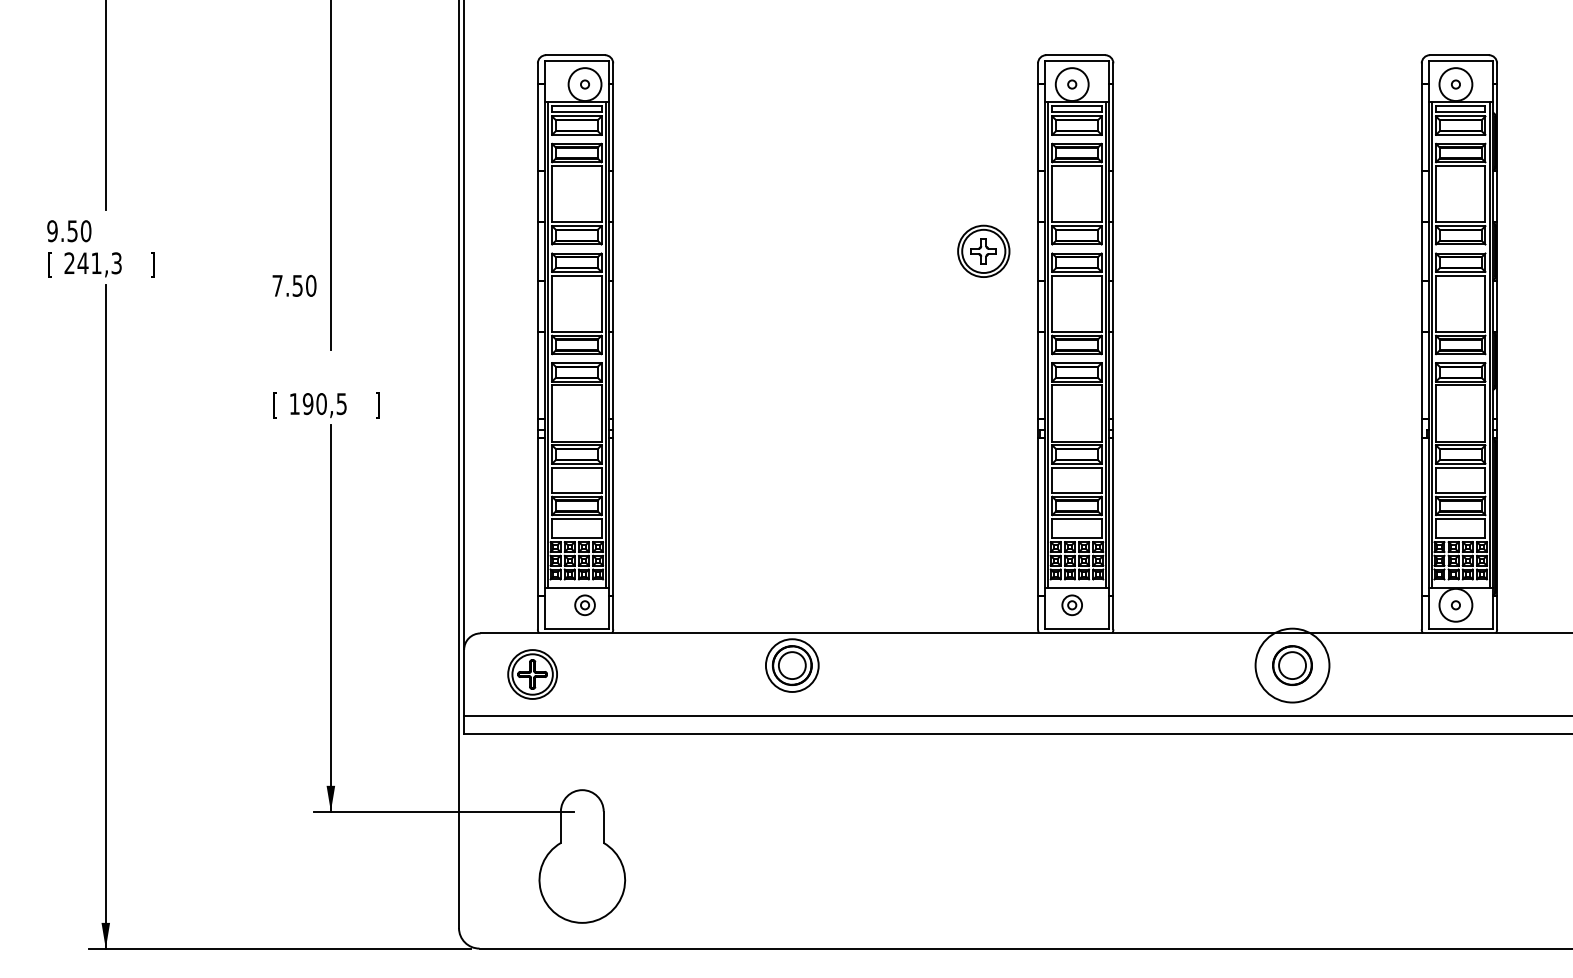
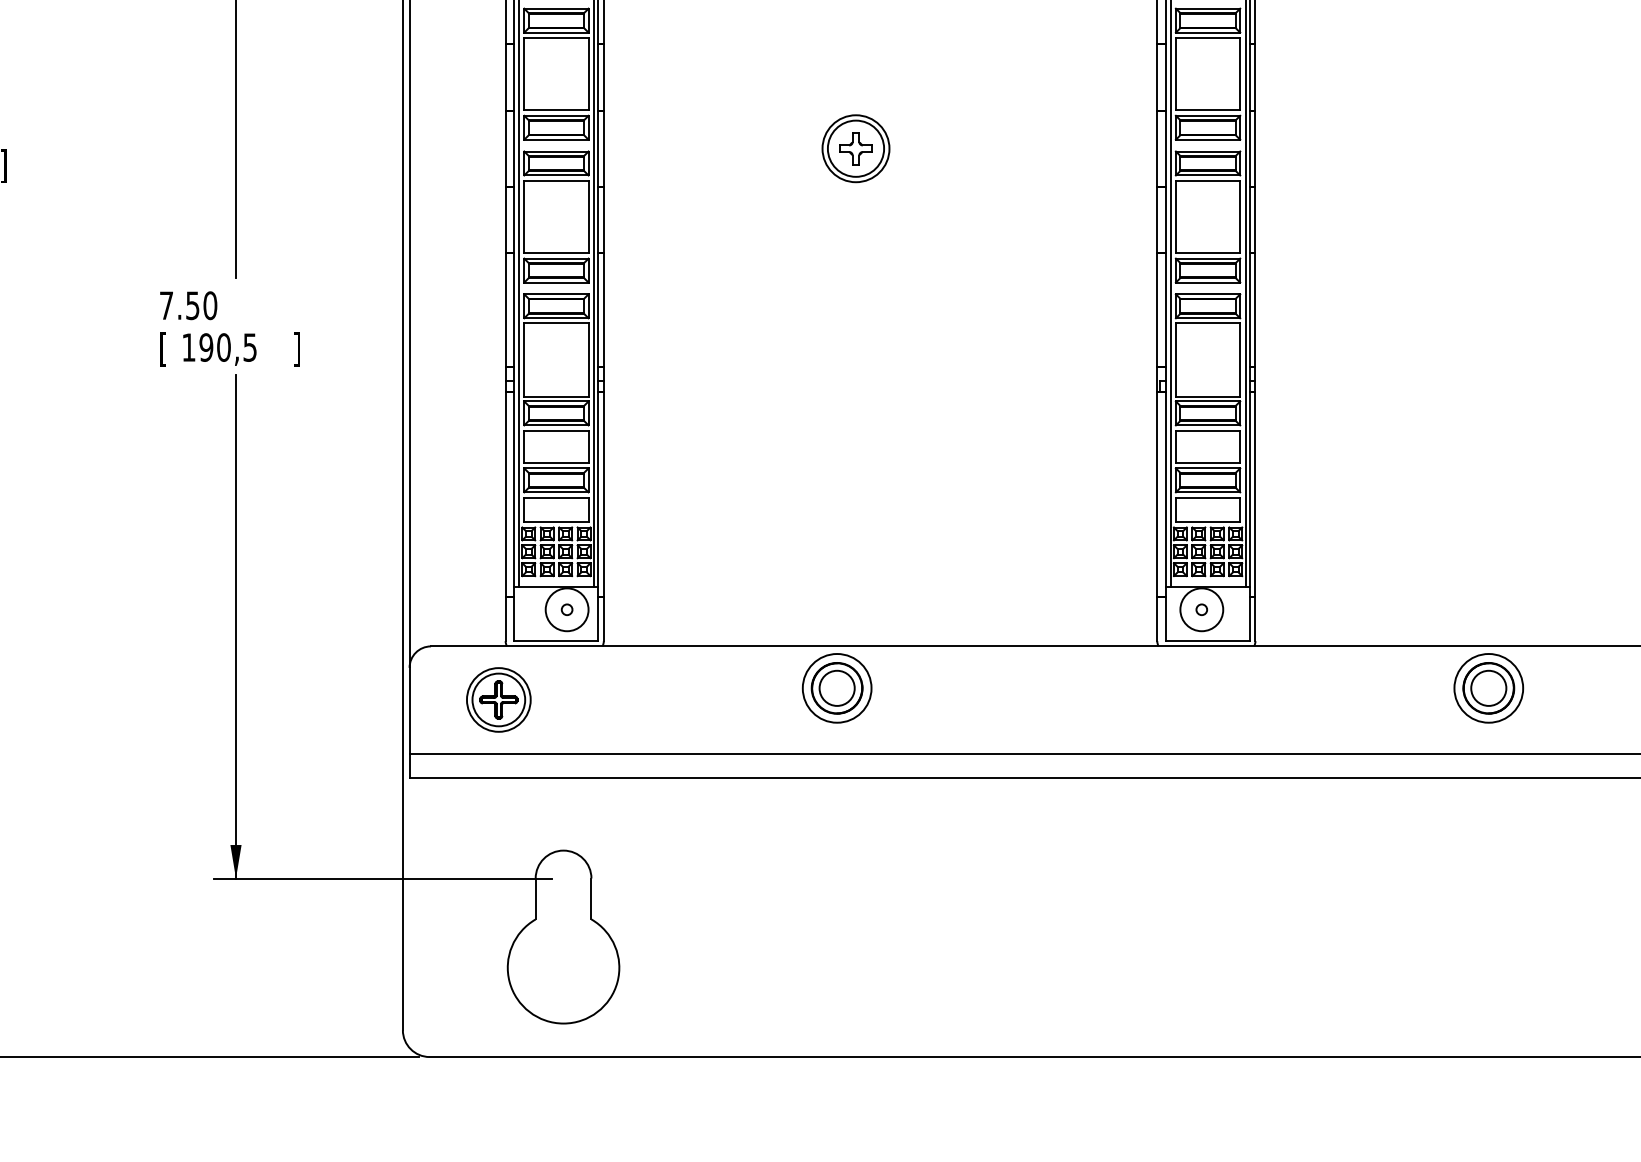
part: (983, 250) -> (855, 147), moved
text: (294, 285) -> (188, 305), moved
circle: (584, 604) -> (566, 608), size x1.67
circle: (1071, 604) -> (1200, 608), size x1.67
circle: (1292, 665) -> (1488, 688), size x0.71

